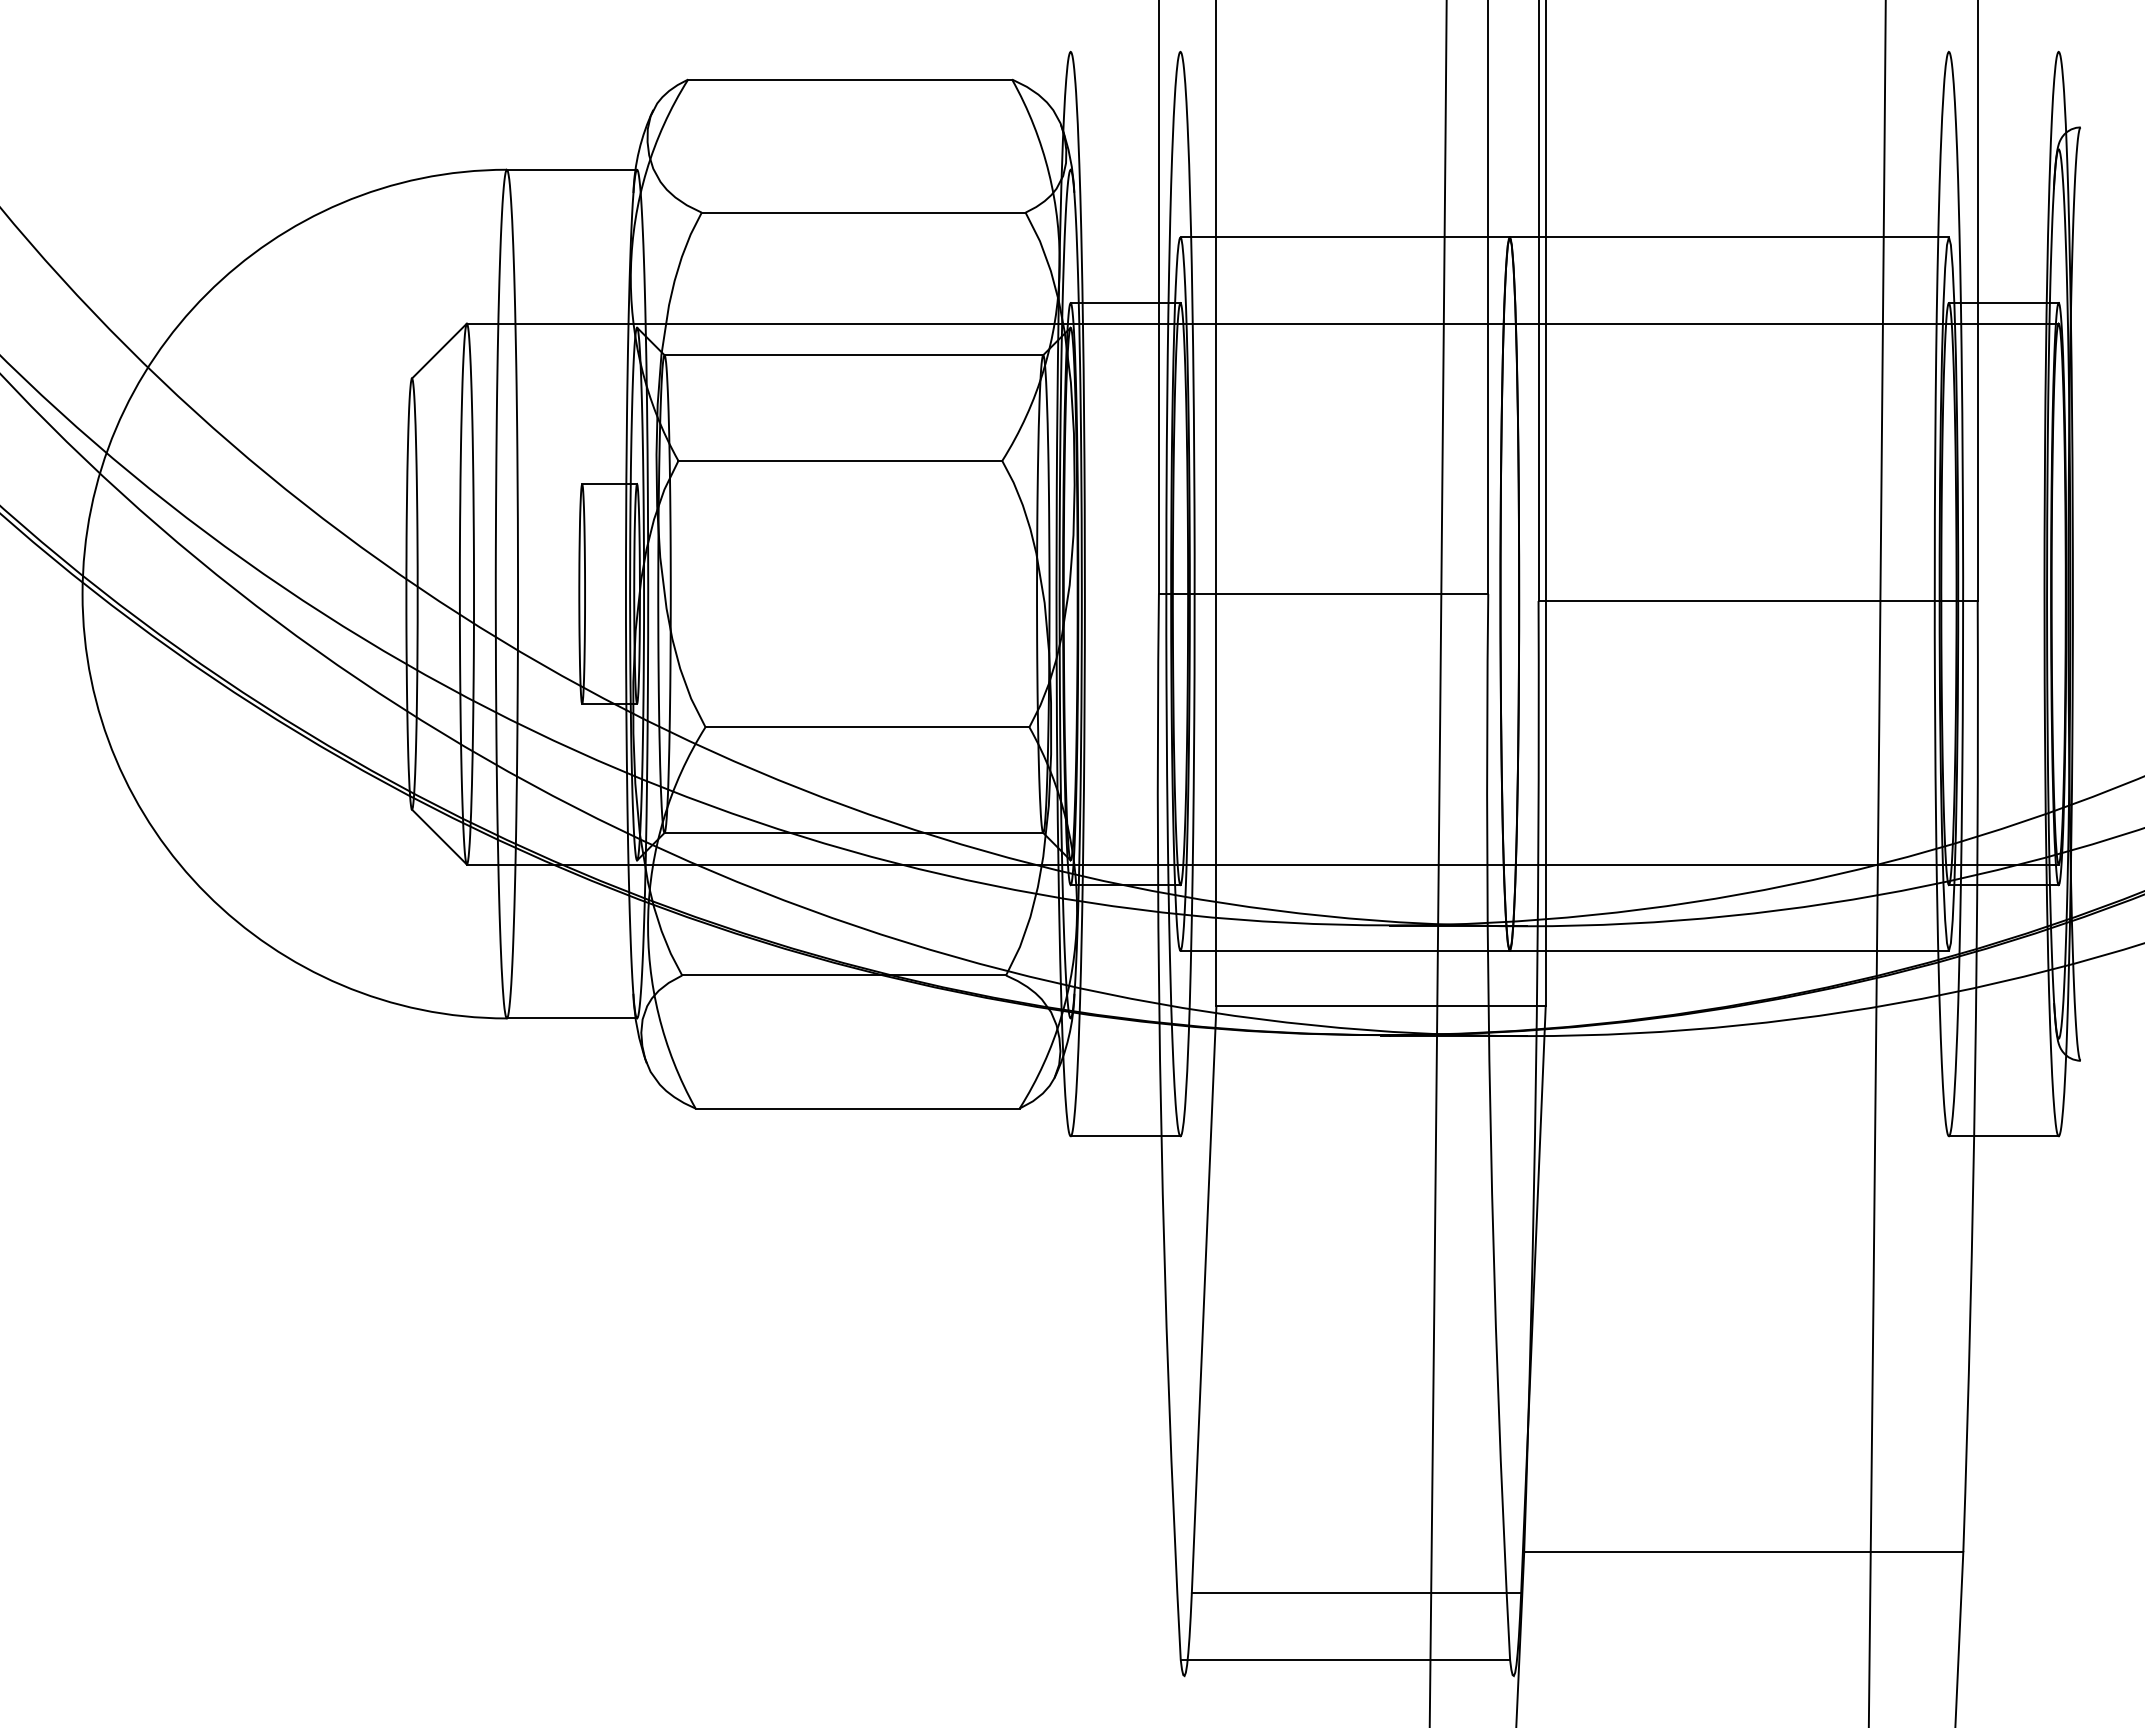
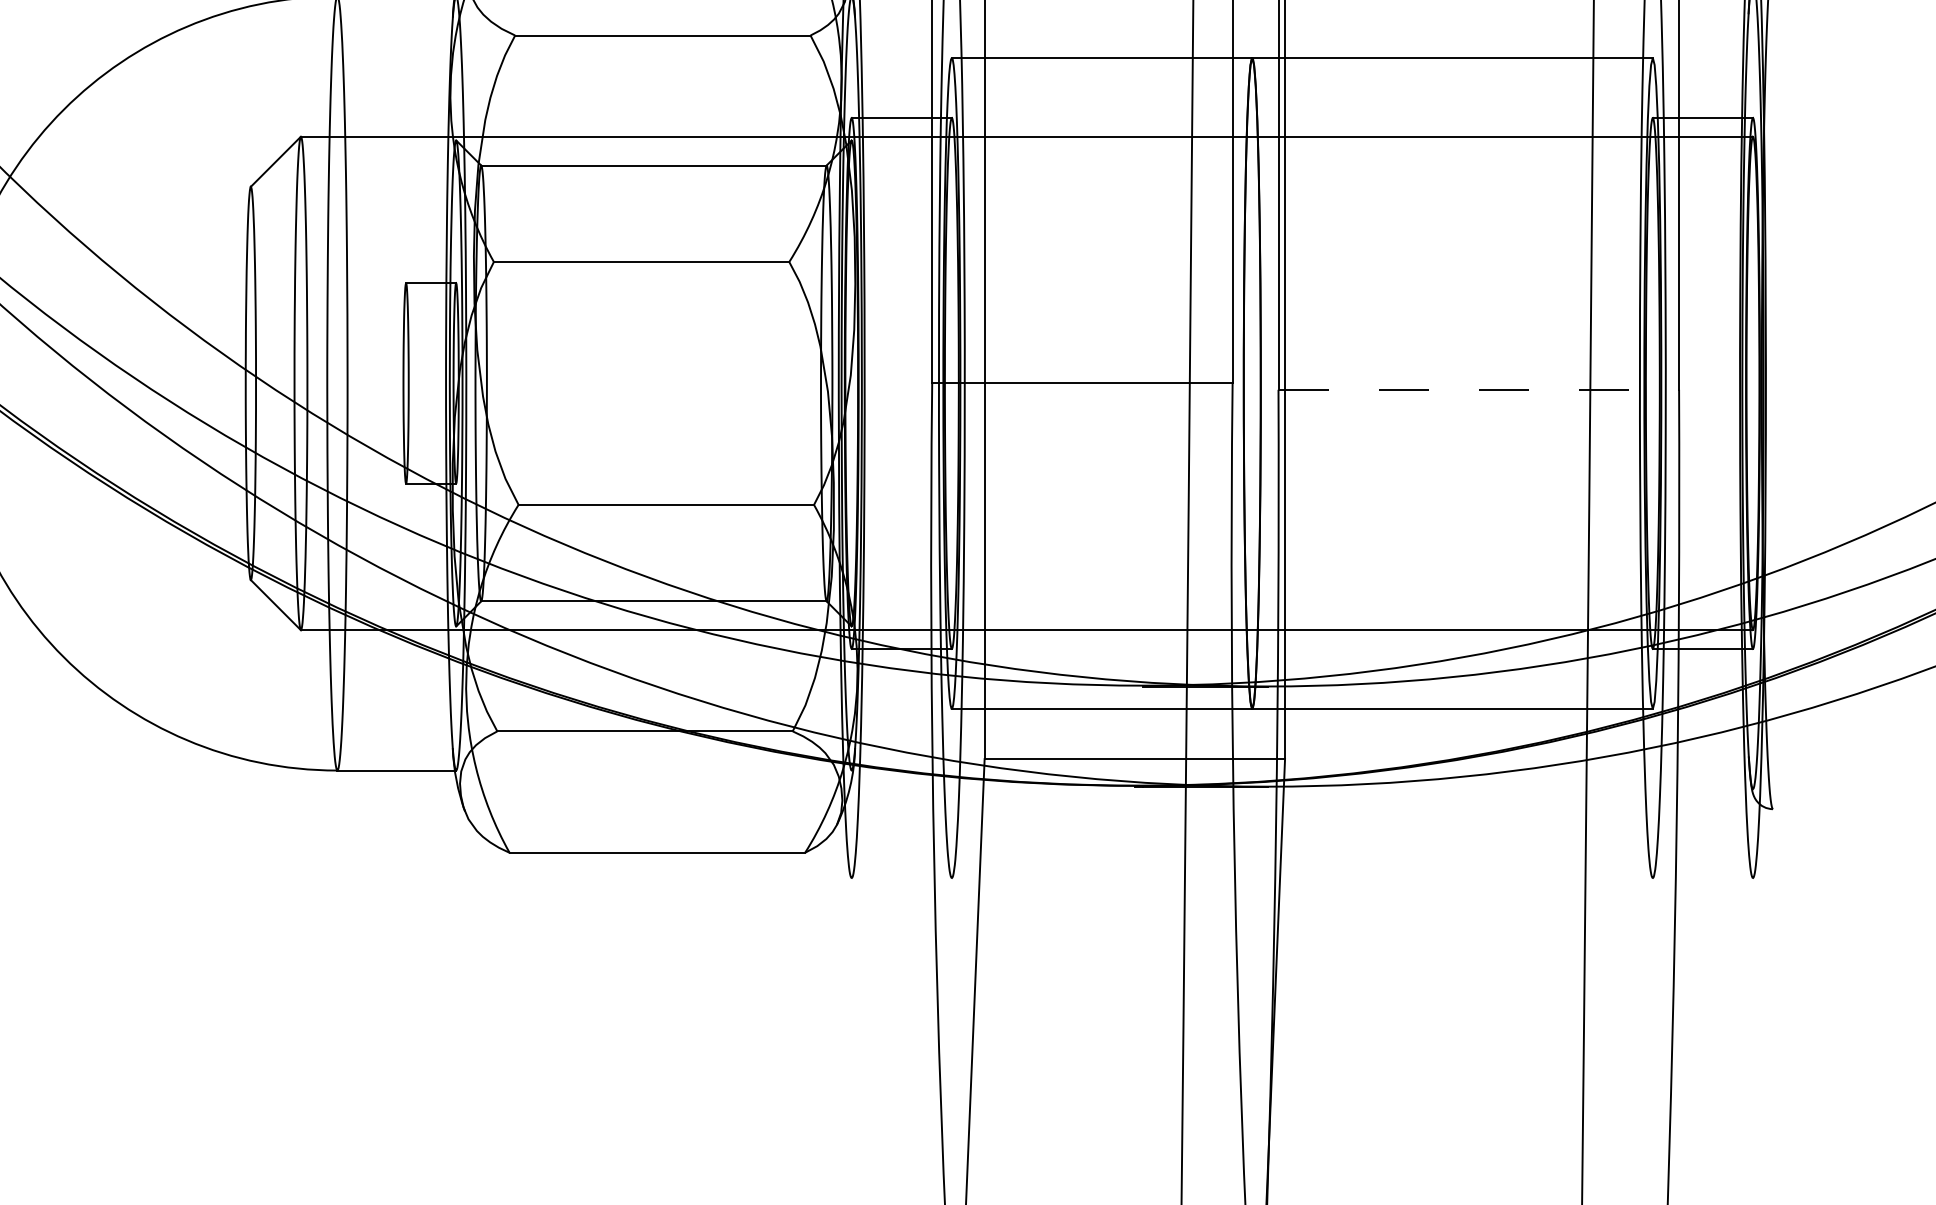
line: (1758, 601) -> (1479, 390), solid -> dashed
line: (1125, 1136) -> (901, 878), removed
line: (2003, 1136) -> (1702, 878), removed

